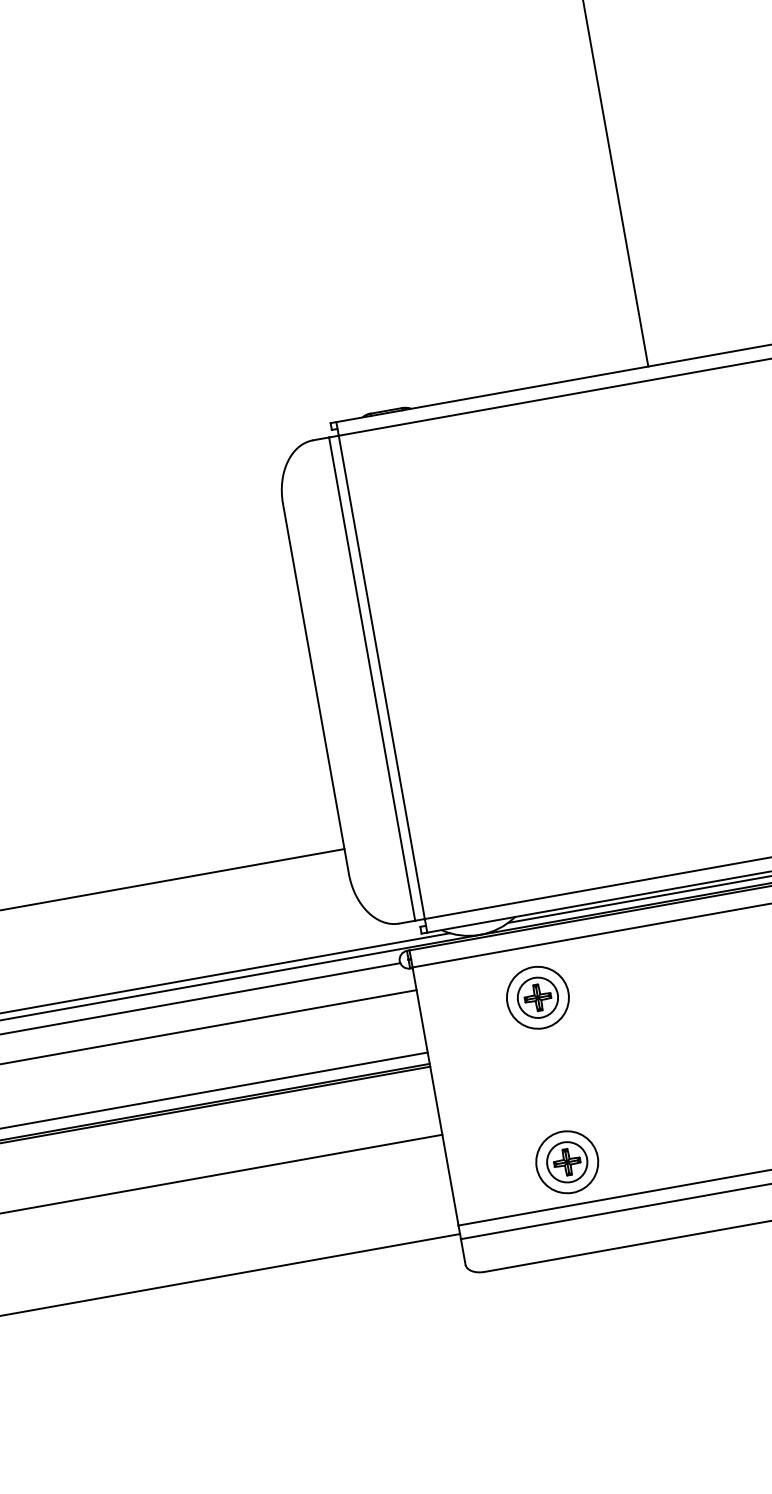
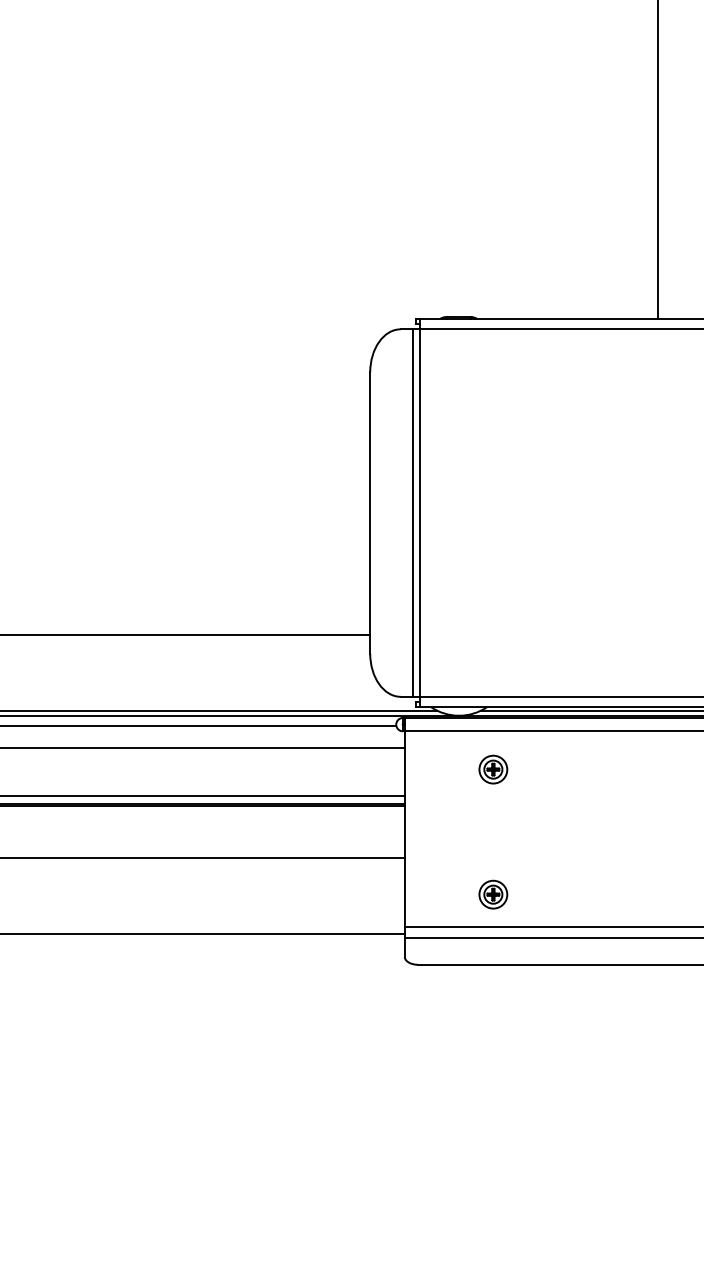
part: (538, 997) -> (493, 769), size x0.6
part: (567, 1161) -> (493, 894), size x0.6

